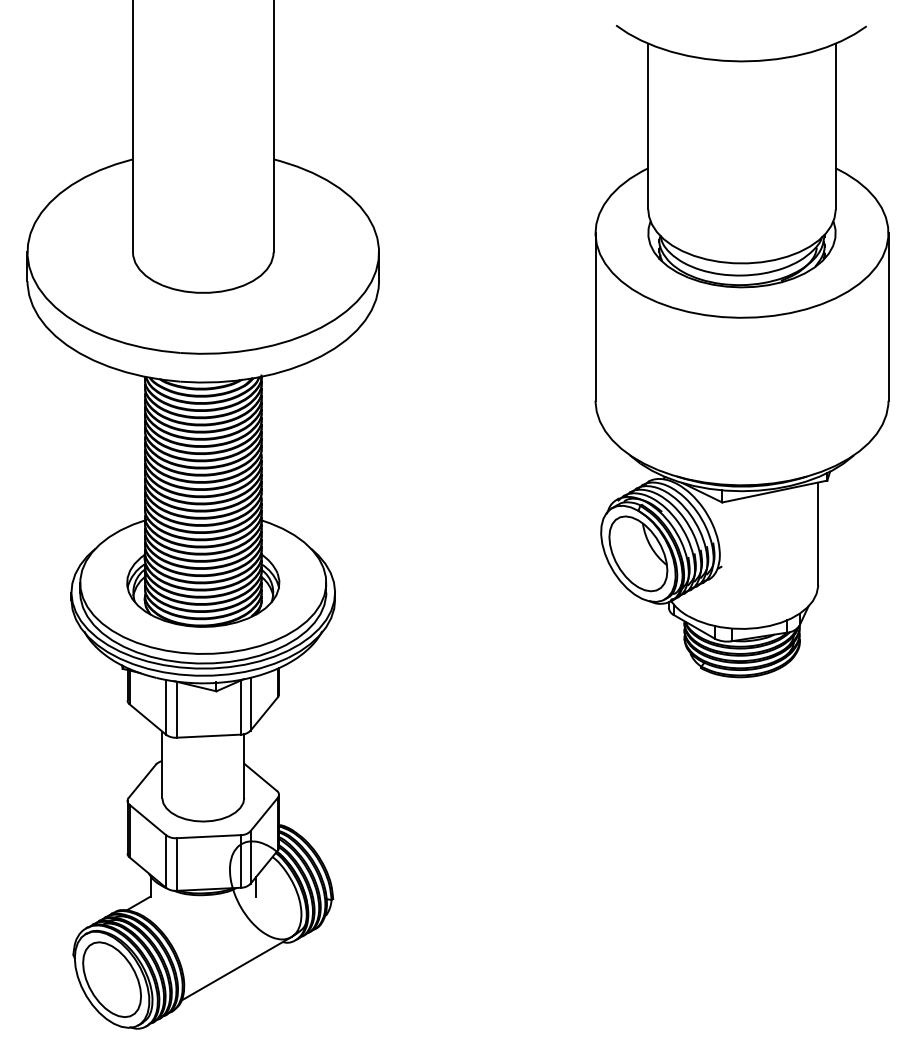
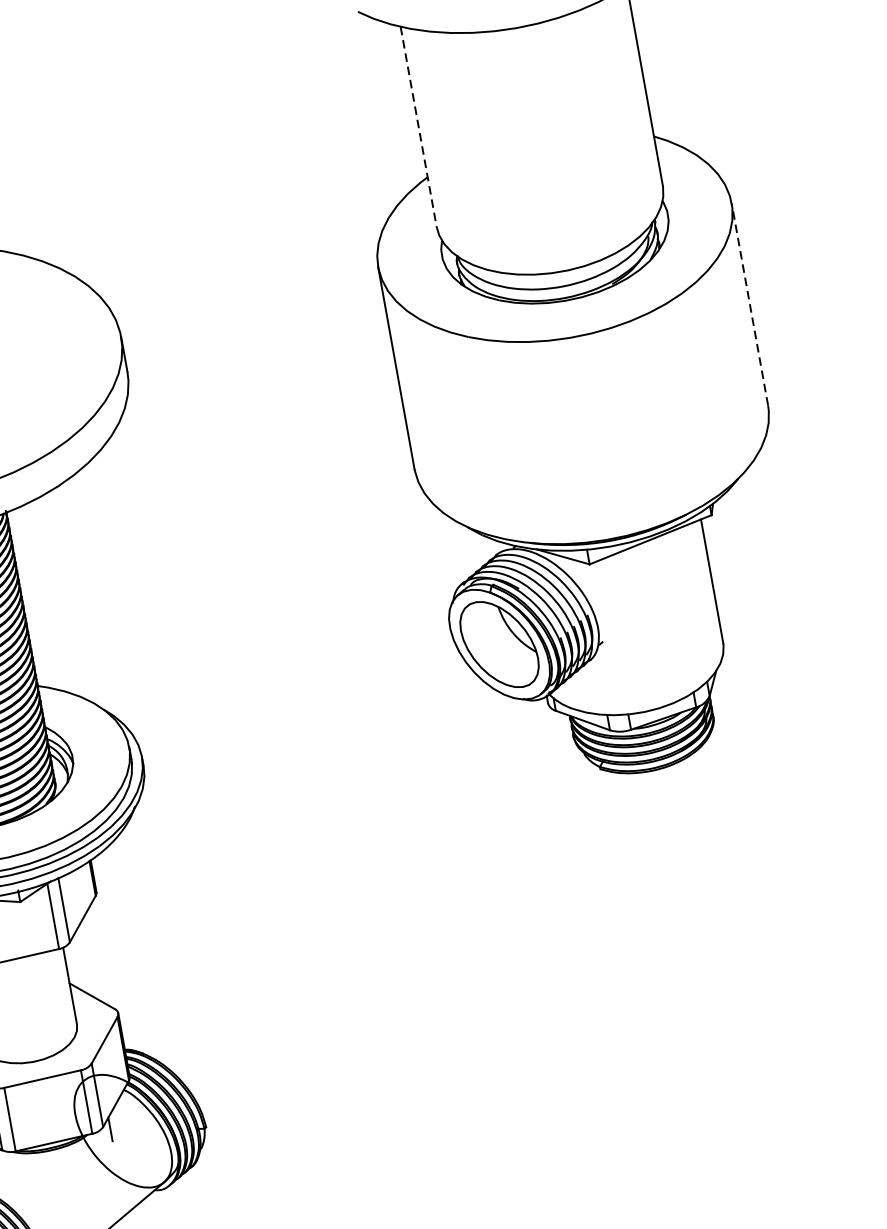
line: (648, 126) -> (418, 126), solid -> dashed
line: (888, 317) -> (750, 305), solid -> dashed

